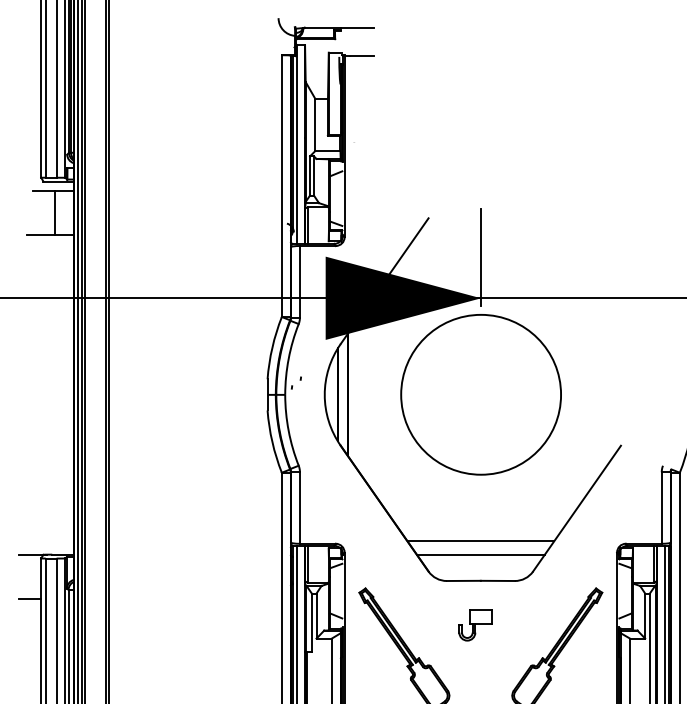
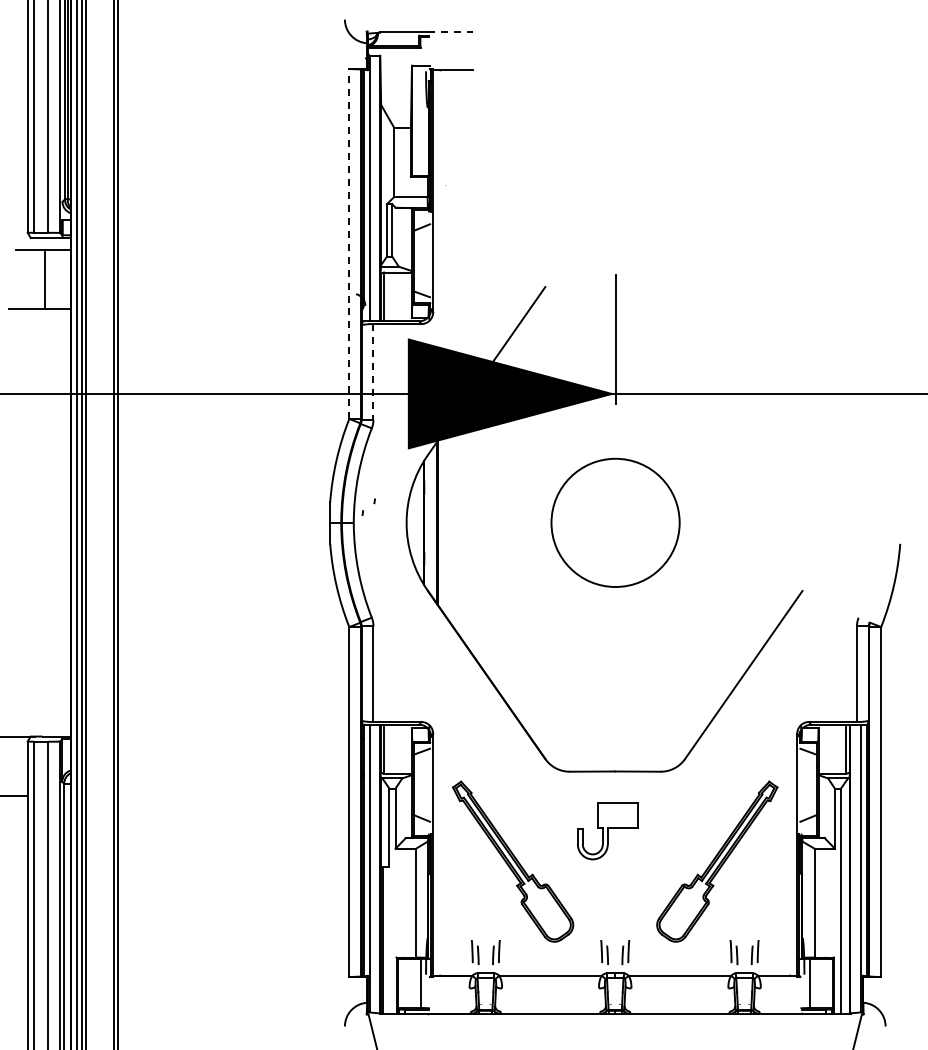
line: (357, 27) -> (450, 32), solid -> dashed
line: (282, 186) -> (349, 244), solid -> dashed
line: (299, 281) -> (373, 371), solid -> dashed
circle: (481, 394) -> (615, 522), size x0.6
line: (481, 541) -> (615, 718), removed
line: (480, 554) -> (614, 736), removed
part: (475, 625) -> (607, 831), size x1.4

